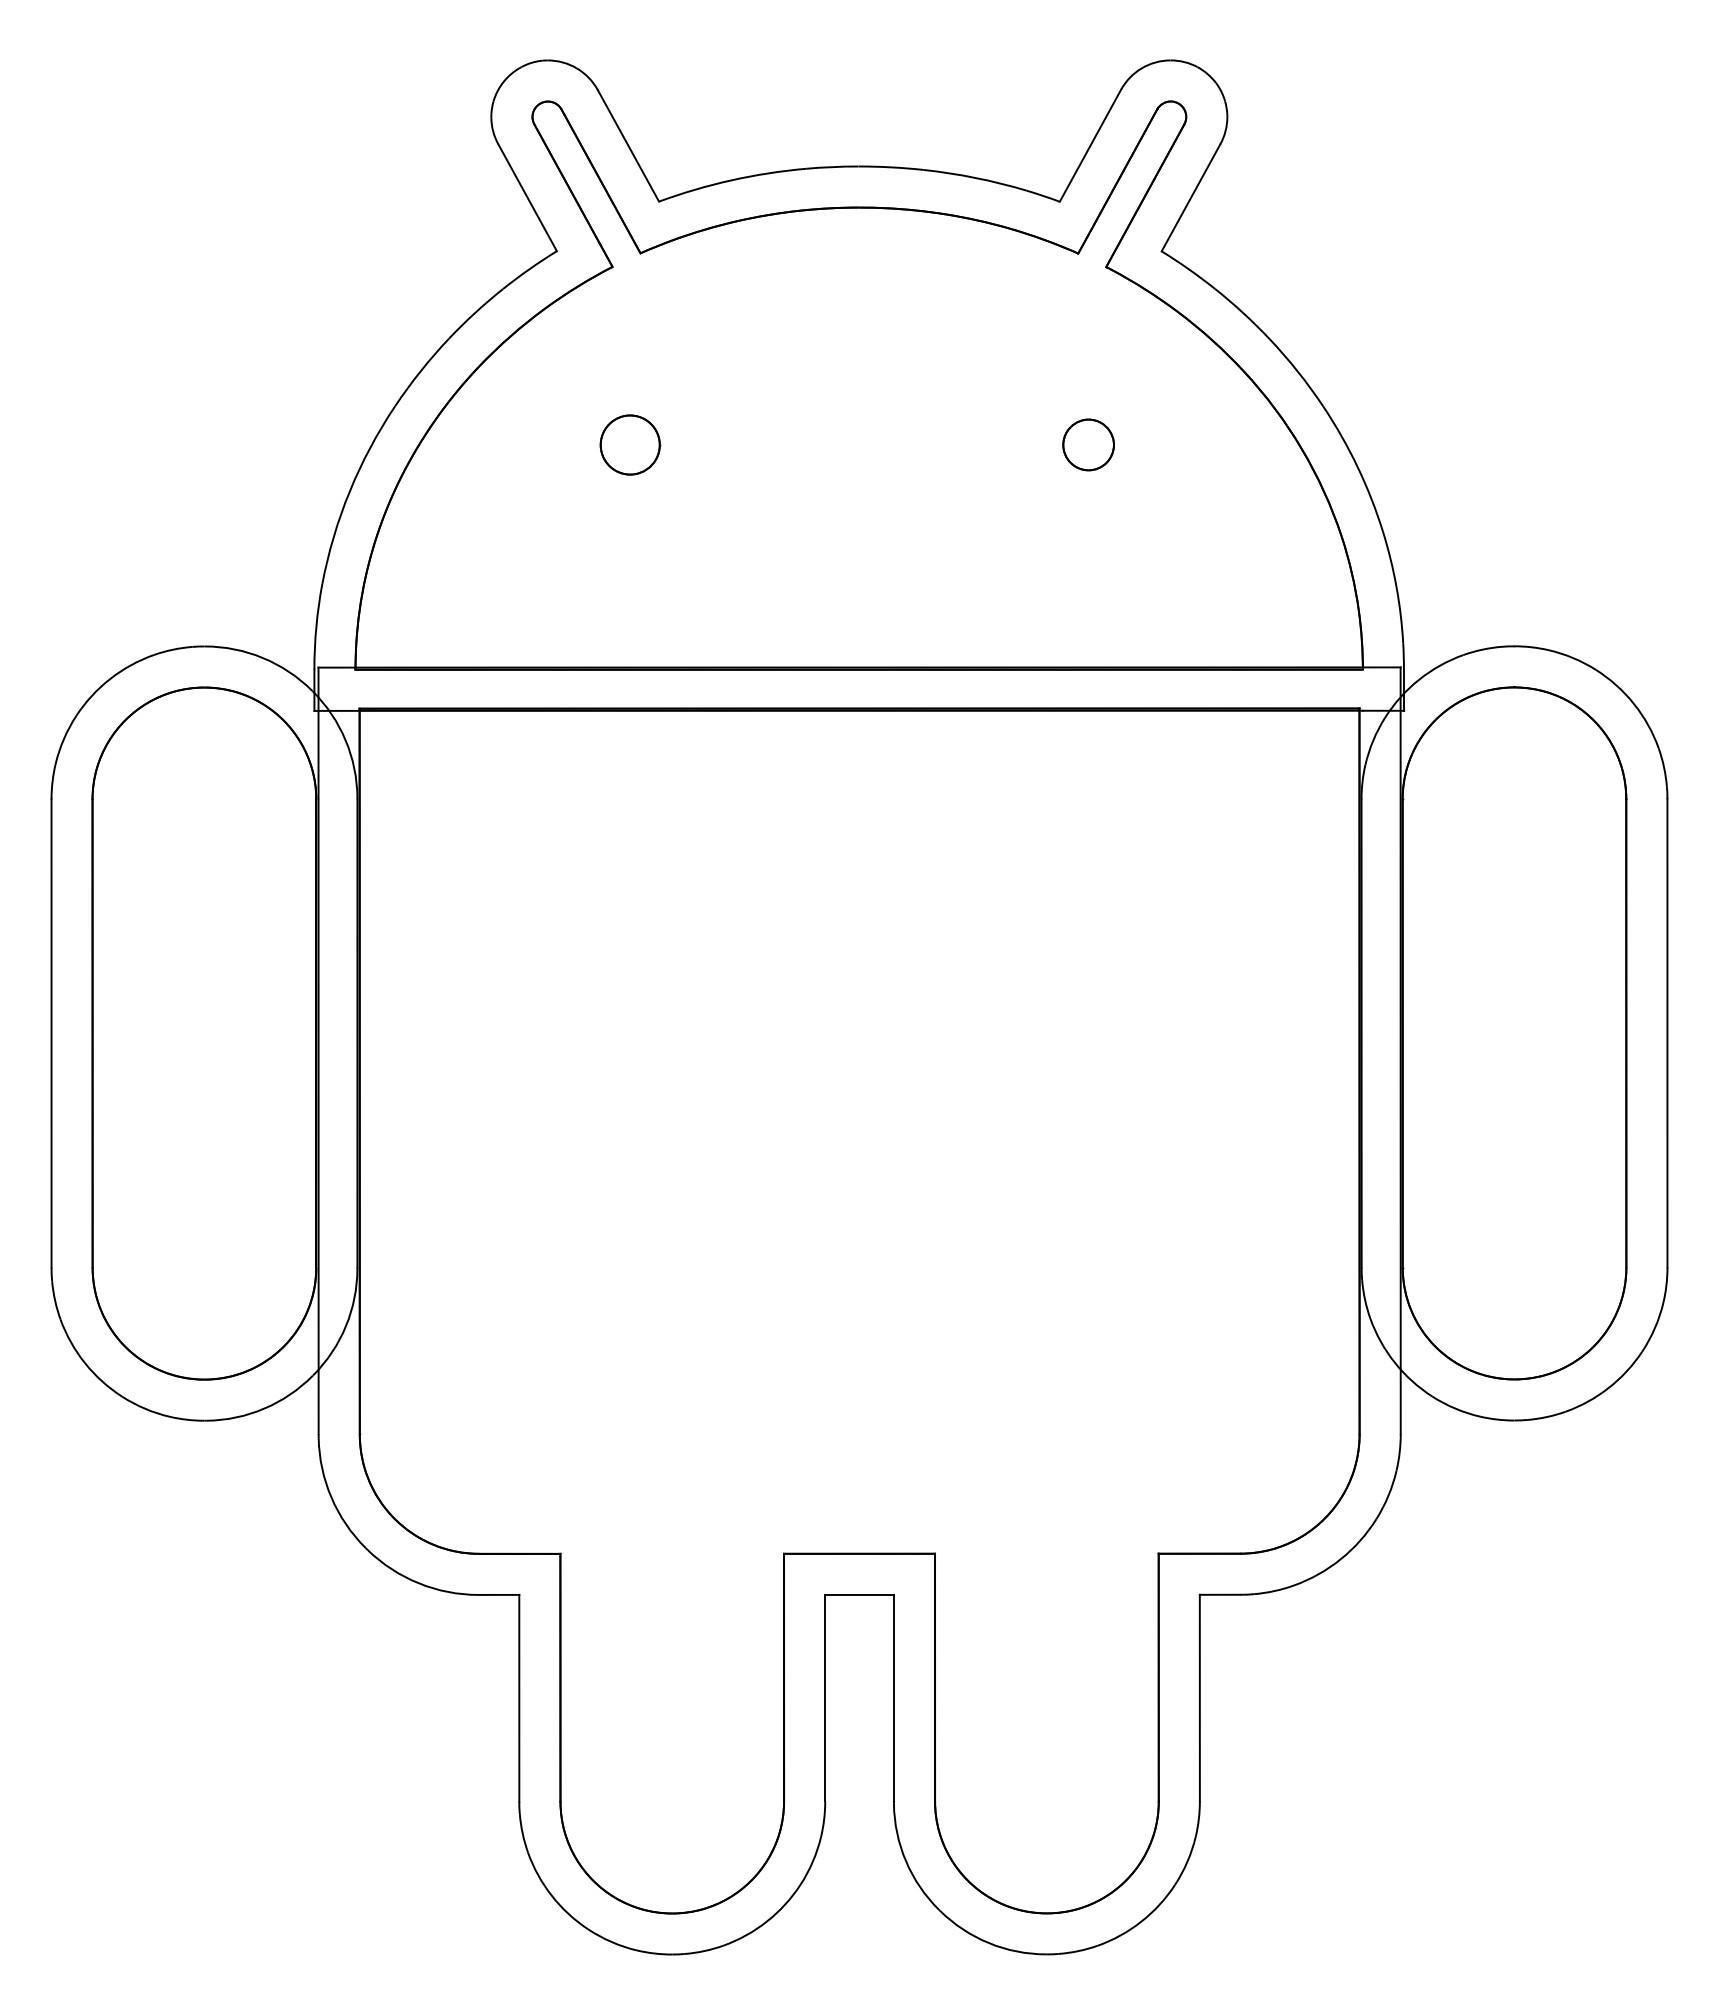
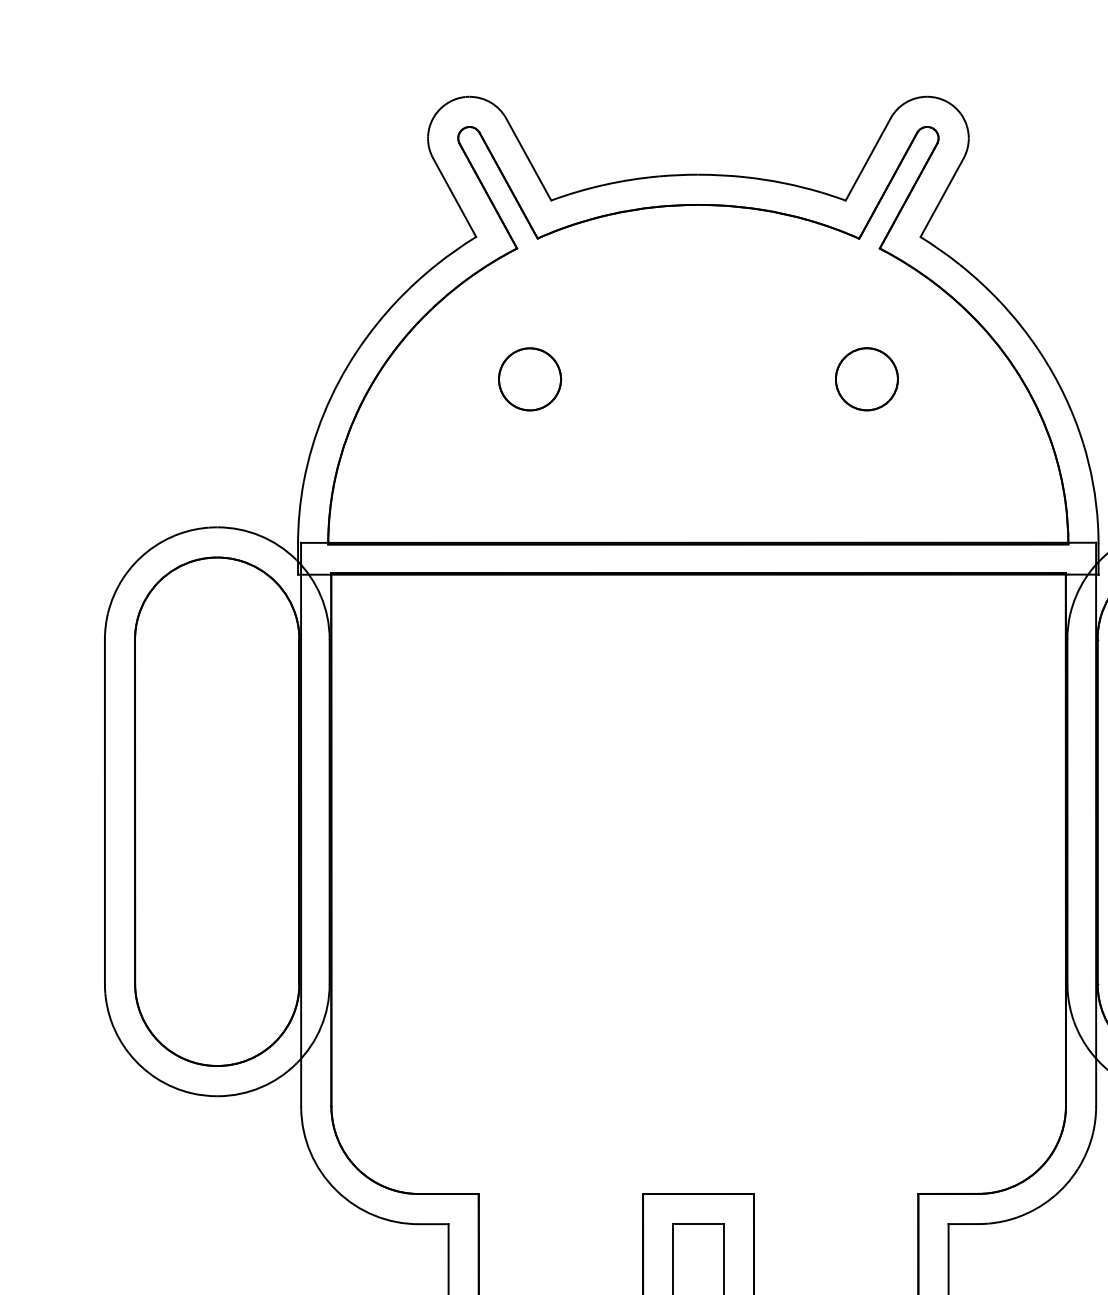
part: (630, 444) -> (530, 378), size x1.43
part: (1088, 444) -> (866, 378), size x1.67

